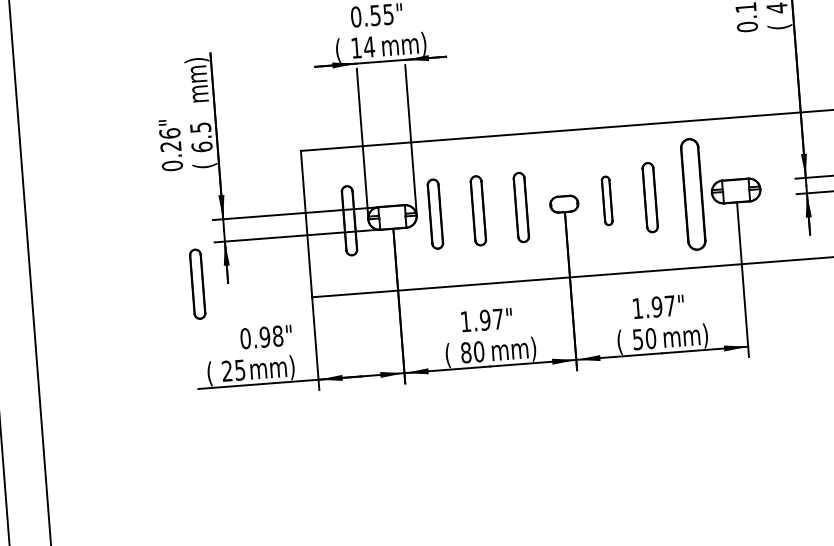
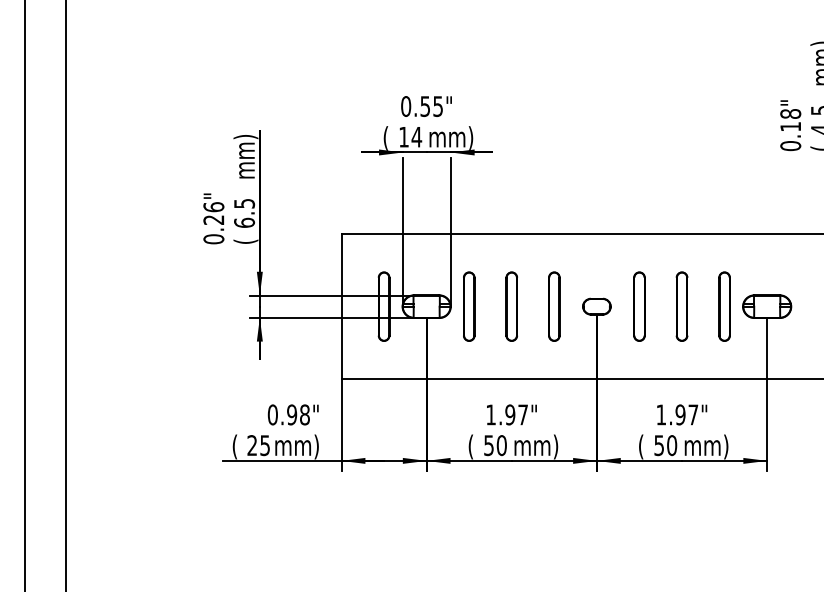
part: (693, 194) -> (724, 306), size x0.62
part: (607, 200) -> (639, 306), size x1.43
part: (197, 284) -> (229, 357), removed
text: (465, 352) -> (488, 445), 80 -> 50

